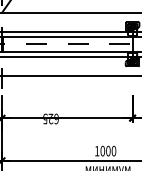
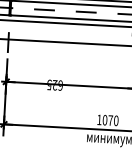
text: (108, 150) -> (110, 119), 1000 -> 1070

